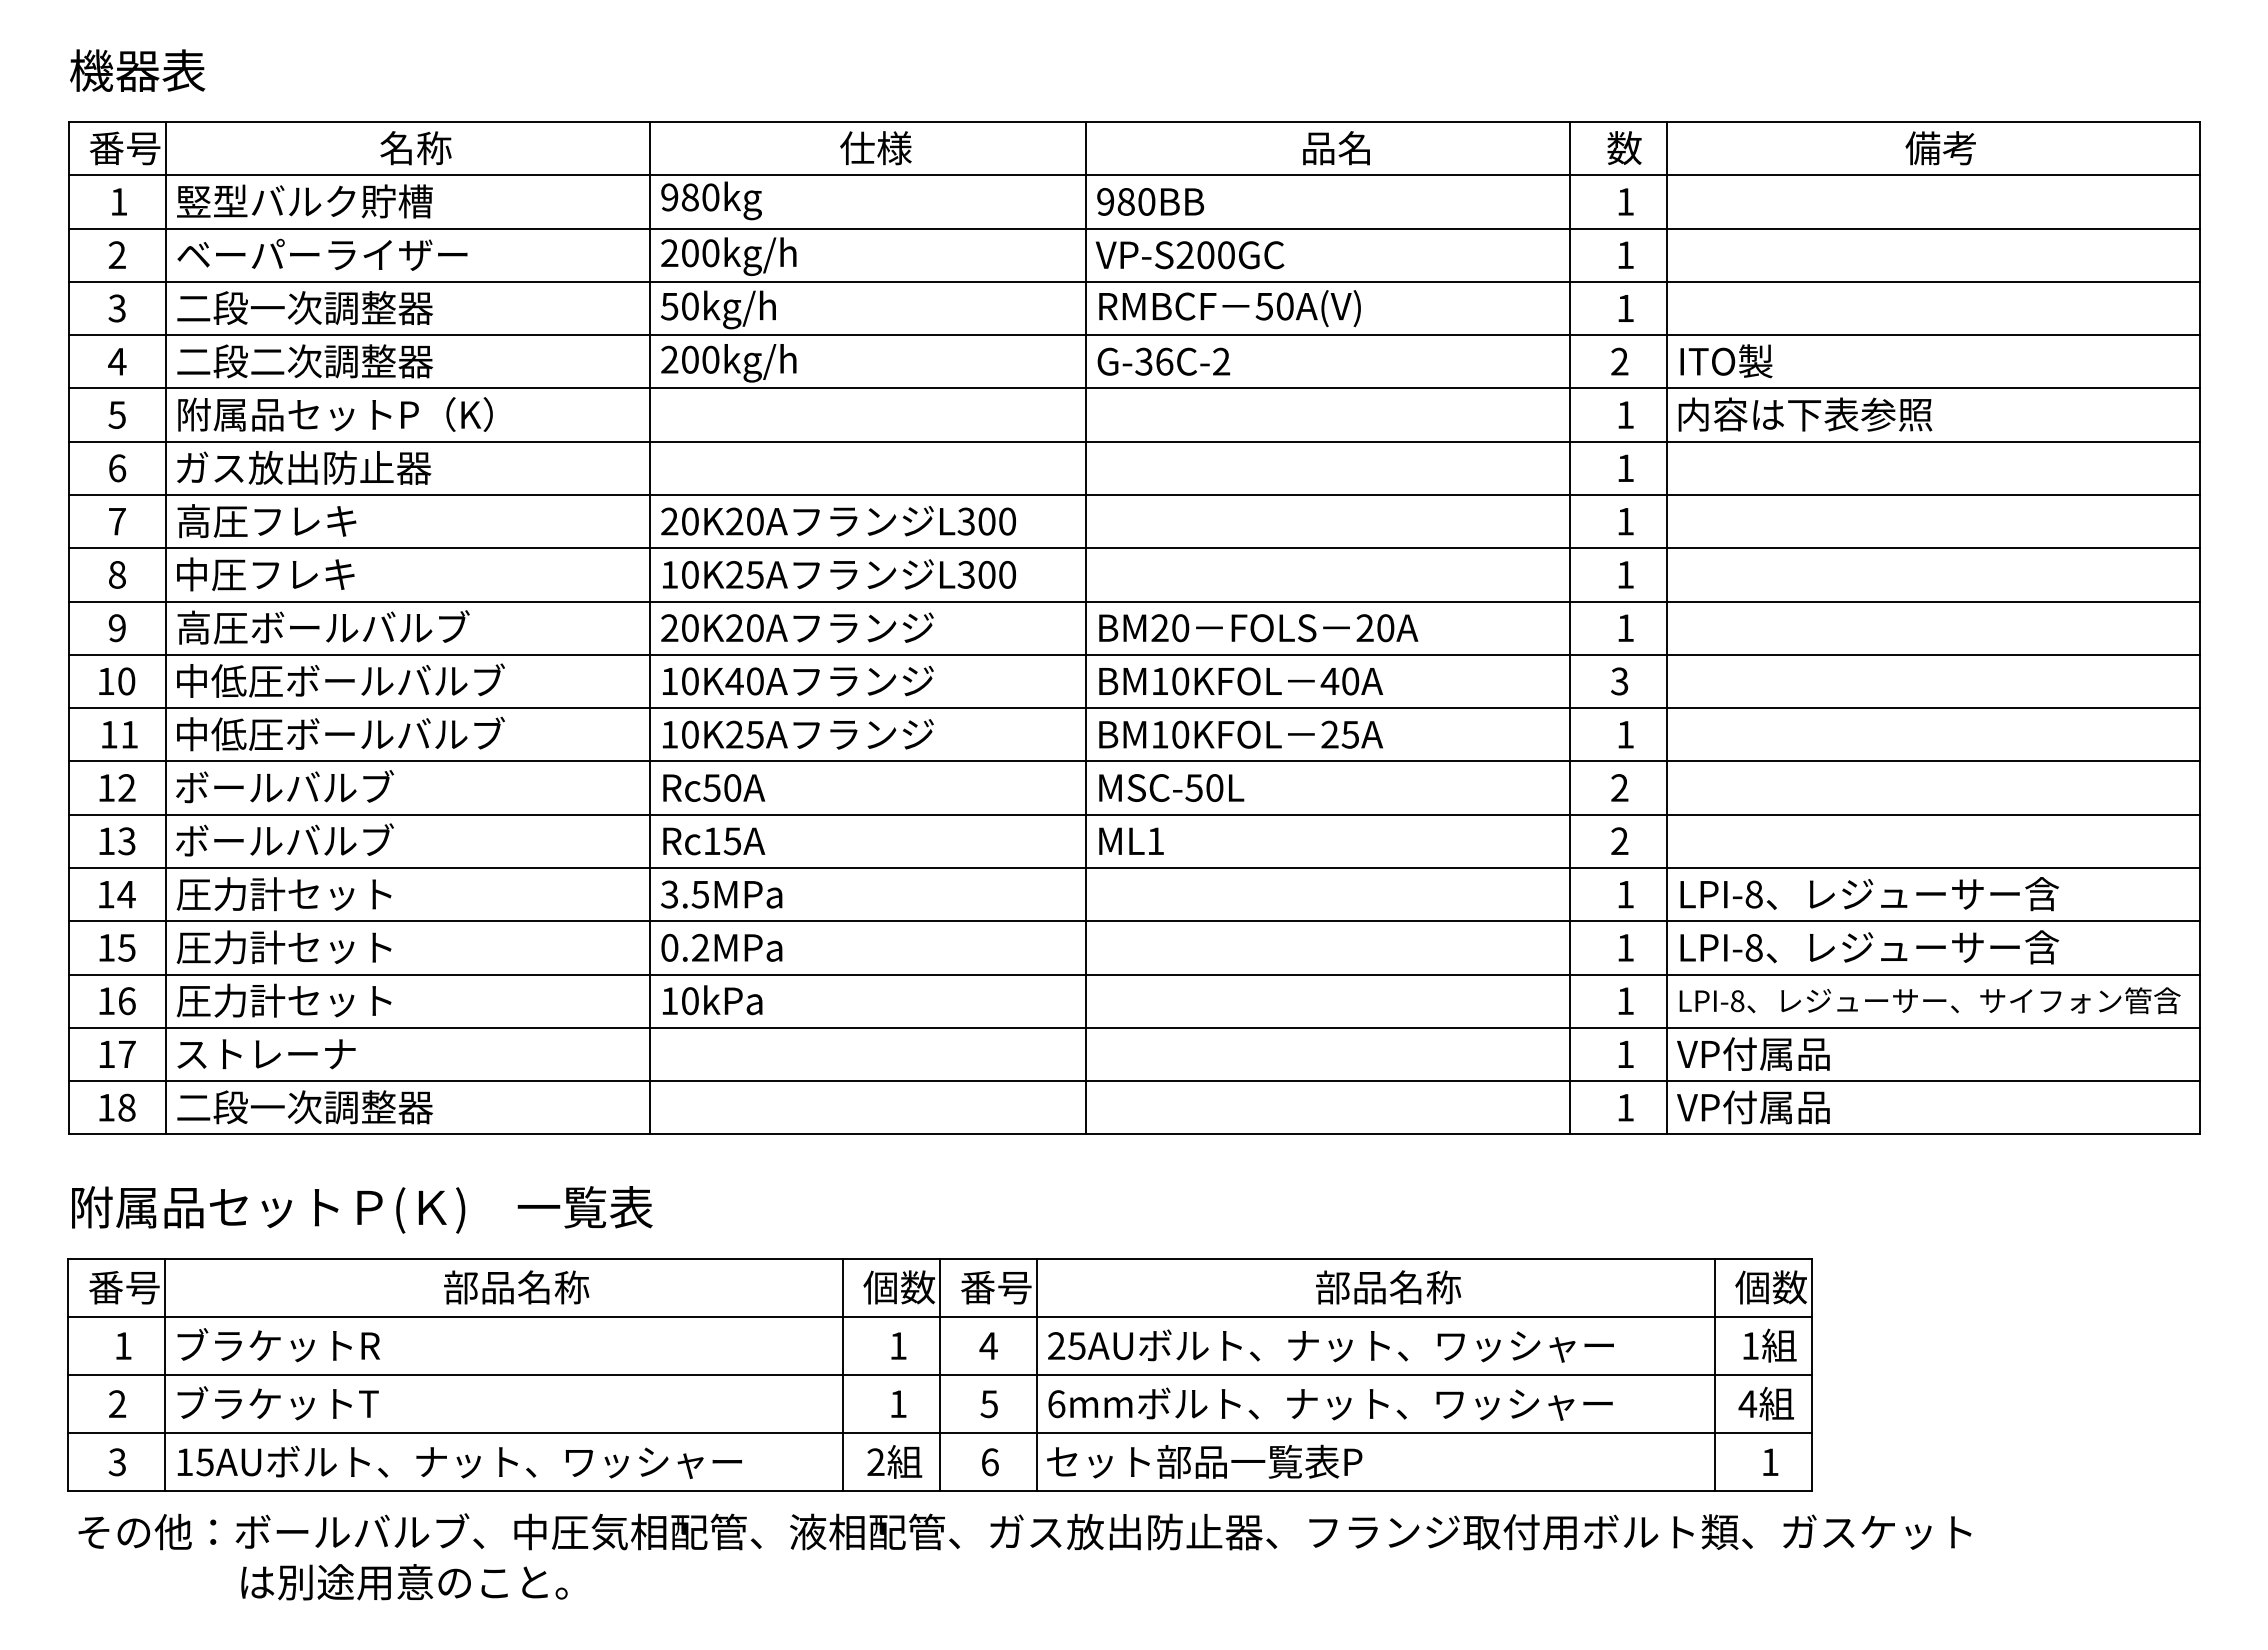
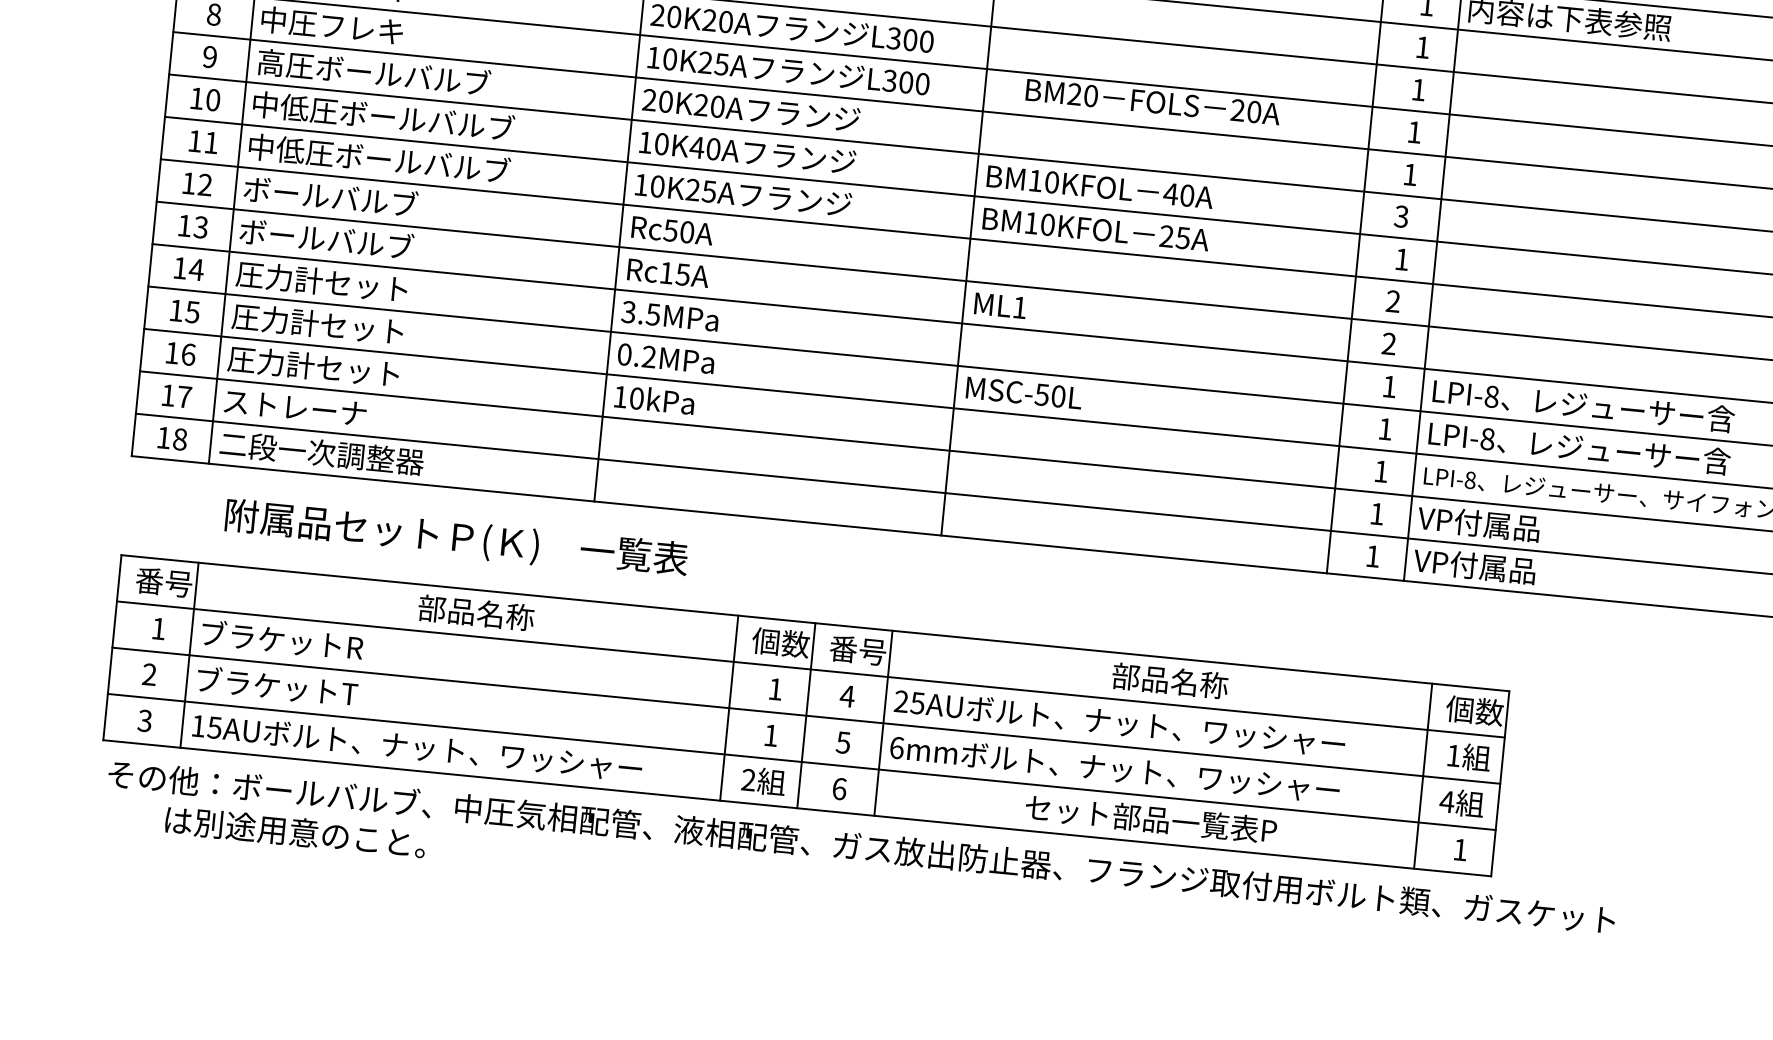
text: (1258, 628) -> (1153, 102), moved
text: (1171, 787) -> (1024, 392), moved
text: (362, 1209) -> (456, 538), moved
text: (1204, 1461) -> (1151, 818), moved
text: (404, 1582) -> (295, 832), moved

